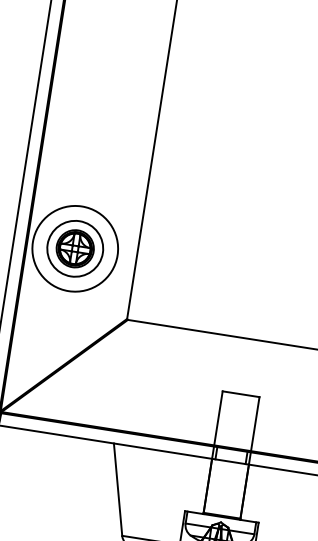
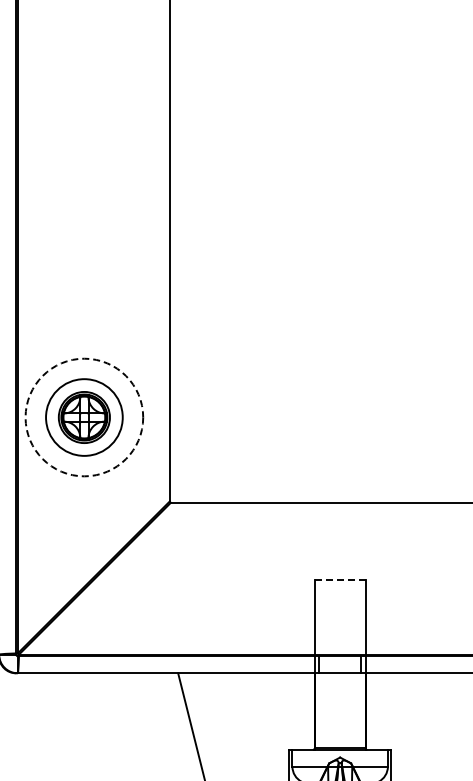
circle: (75, 248) -> (84, 417), solid -> dashed
line: (241, 394) -> (340, 579), solid -> dashed

